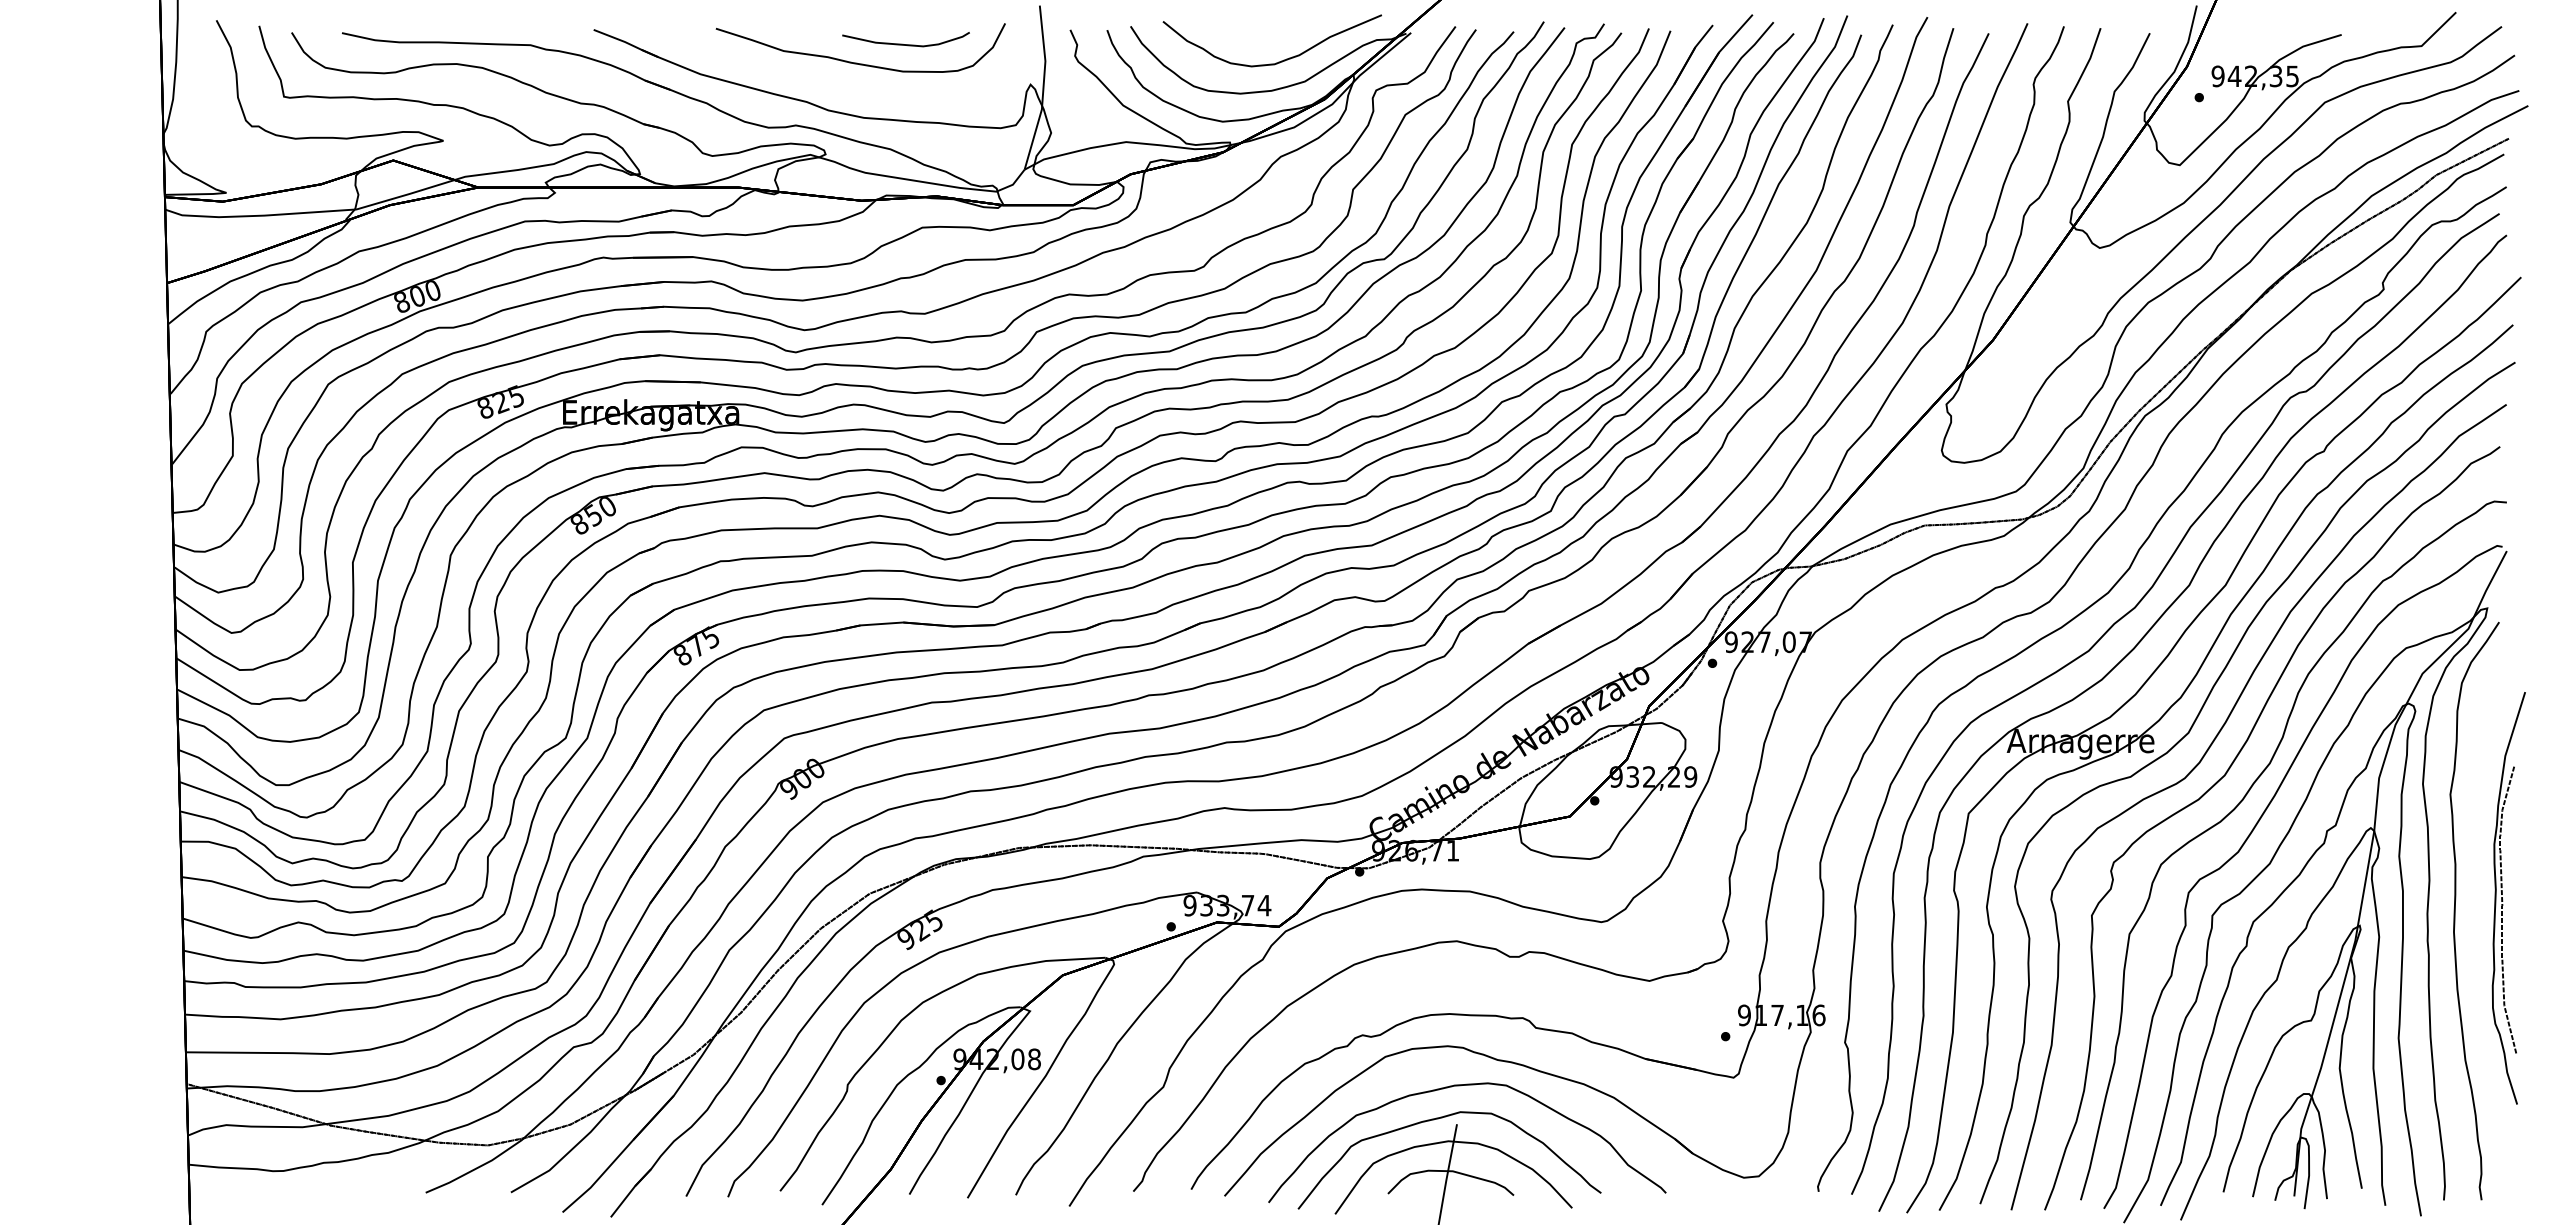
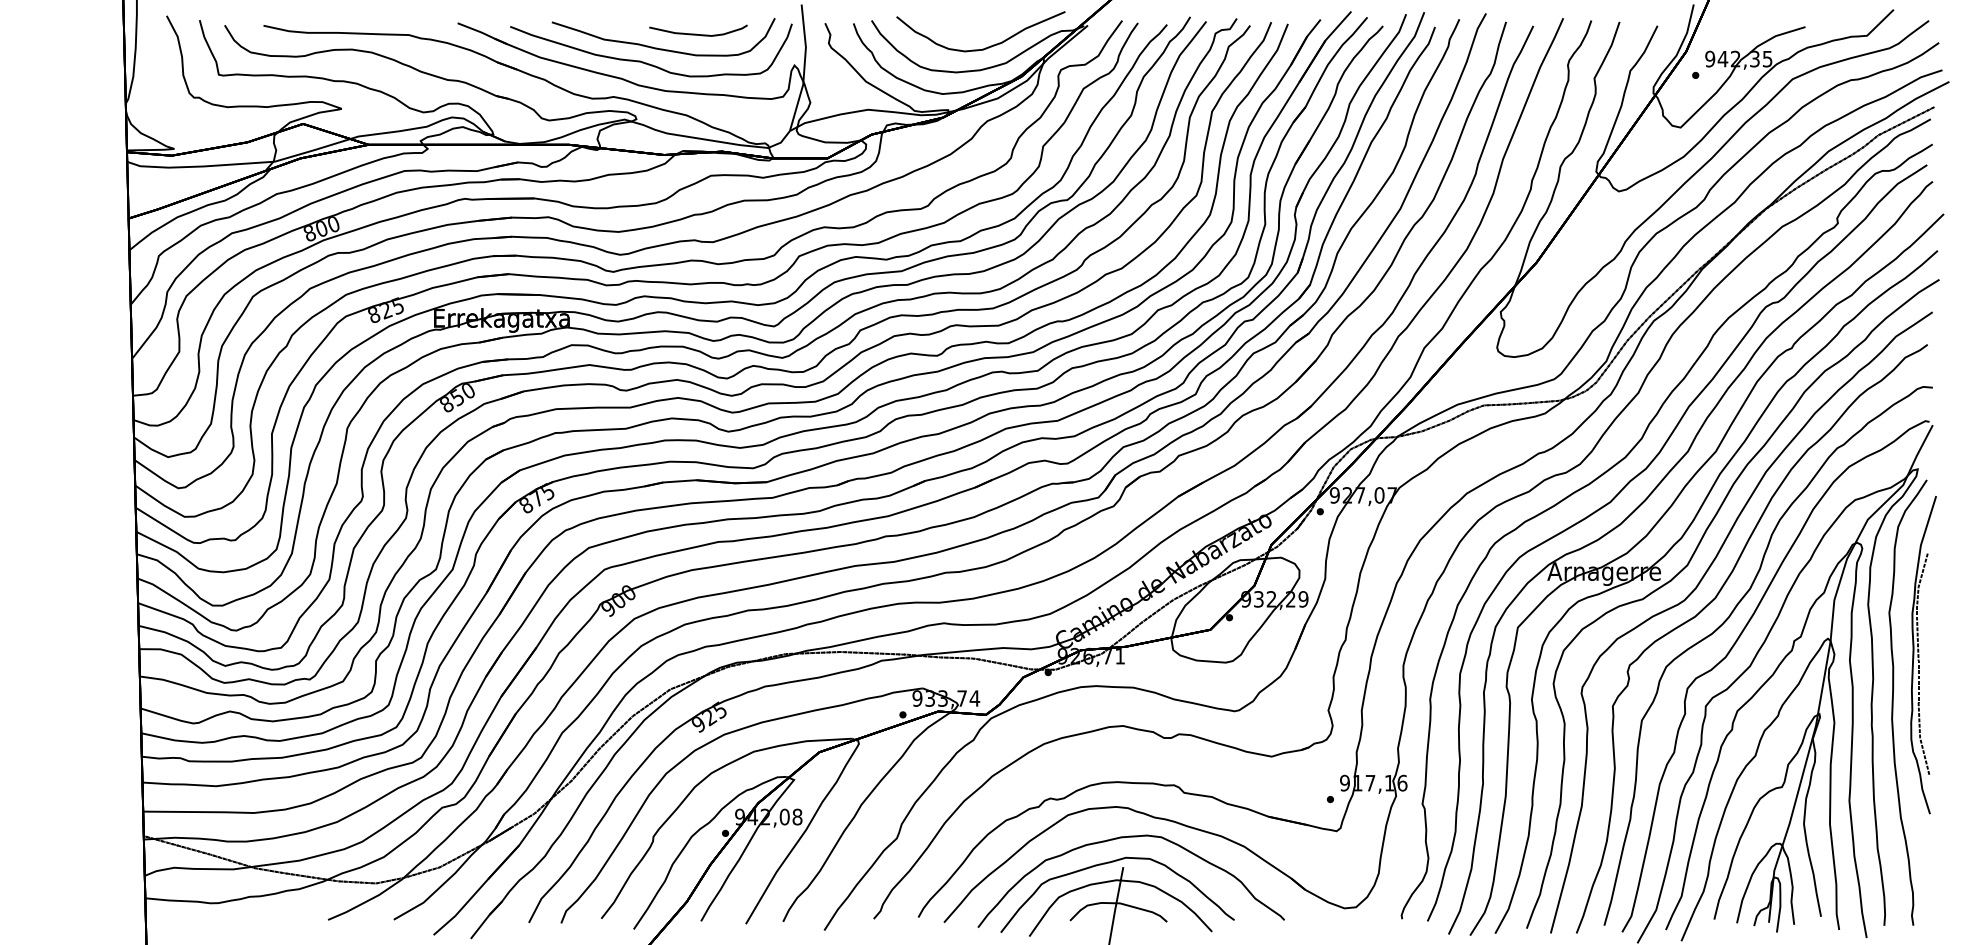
curve: (839, 81) -> (647, 63), added
part: (2508, 898) -> (1923, 655), moved

